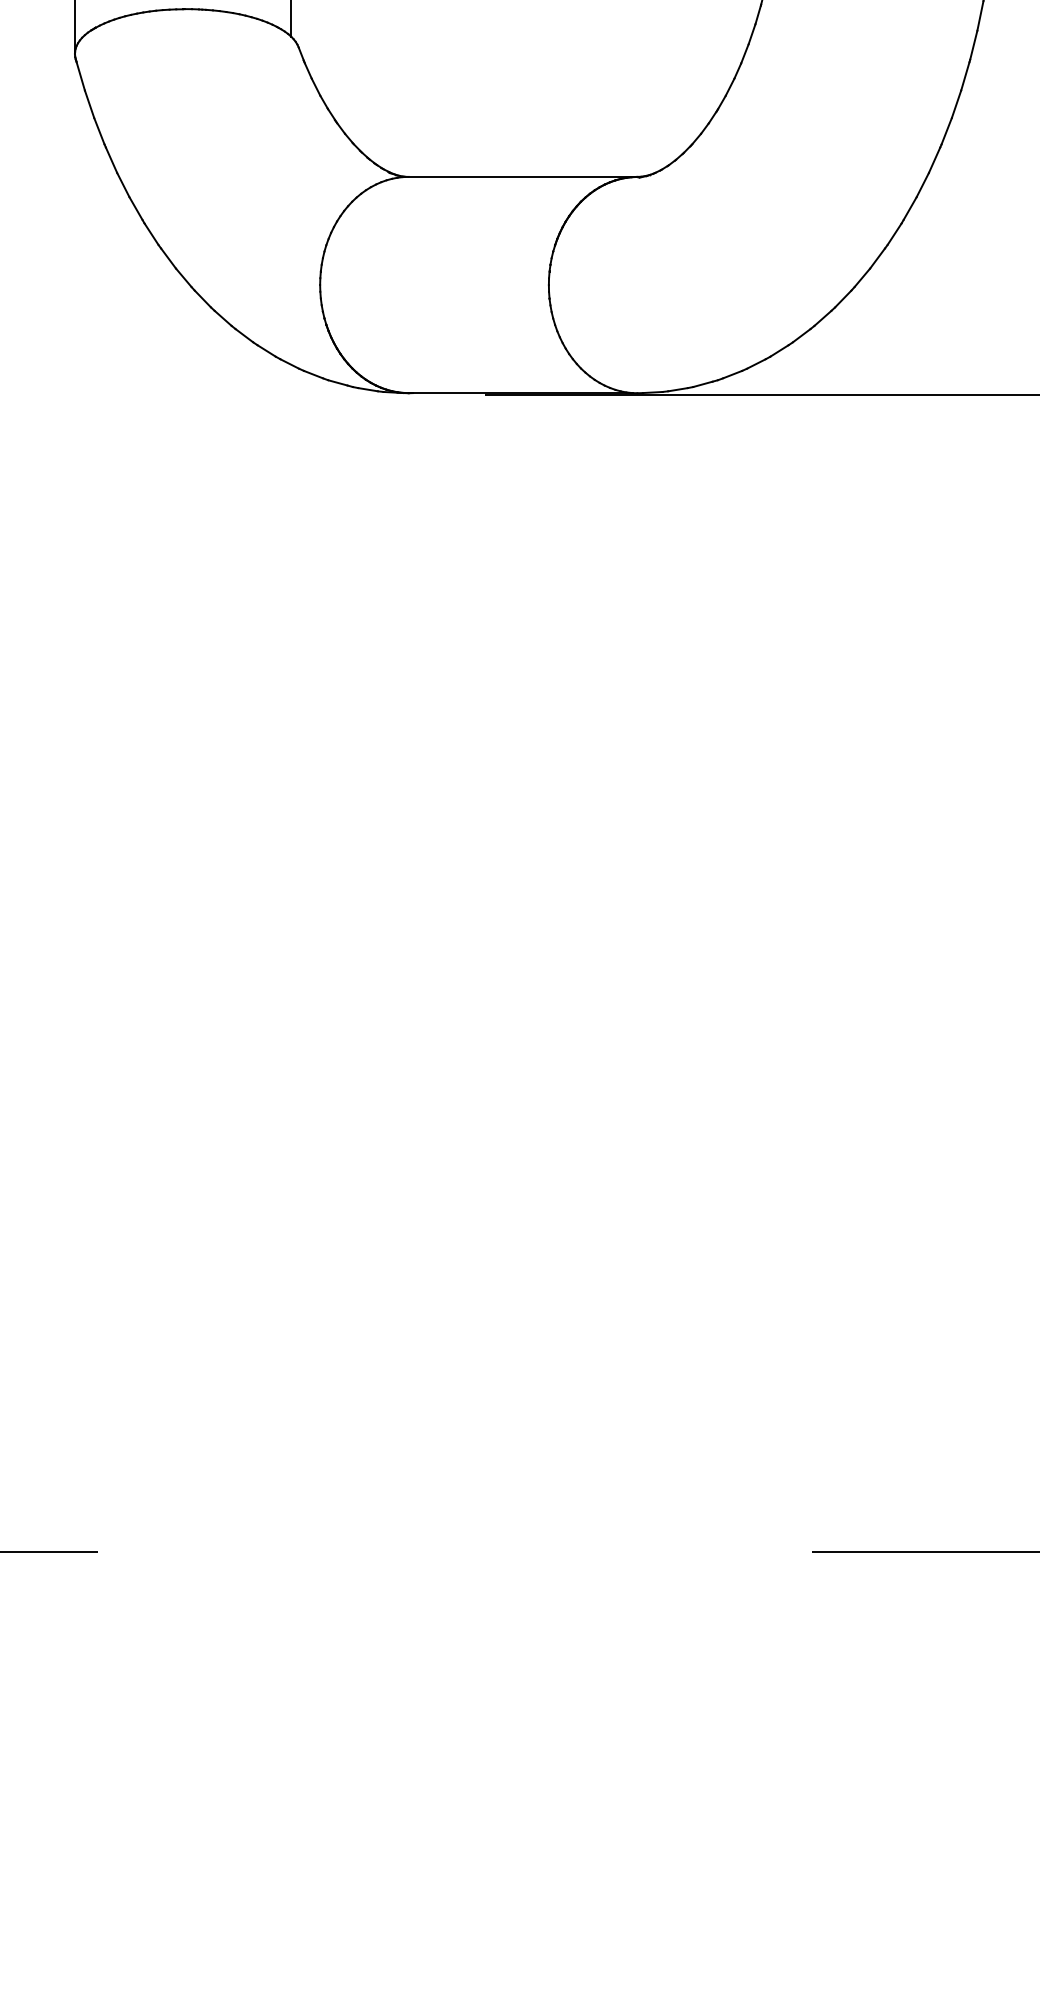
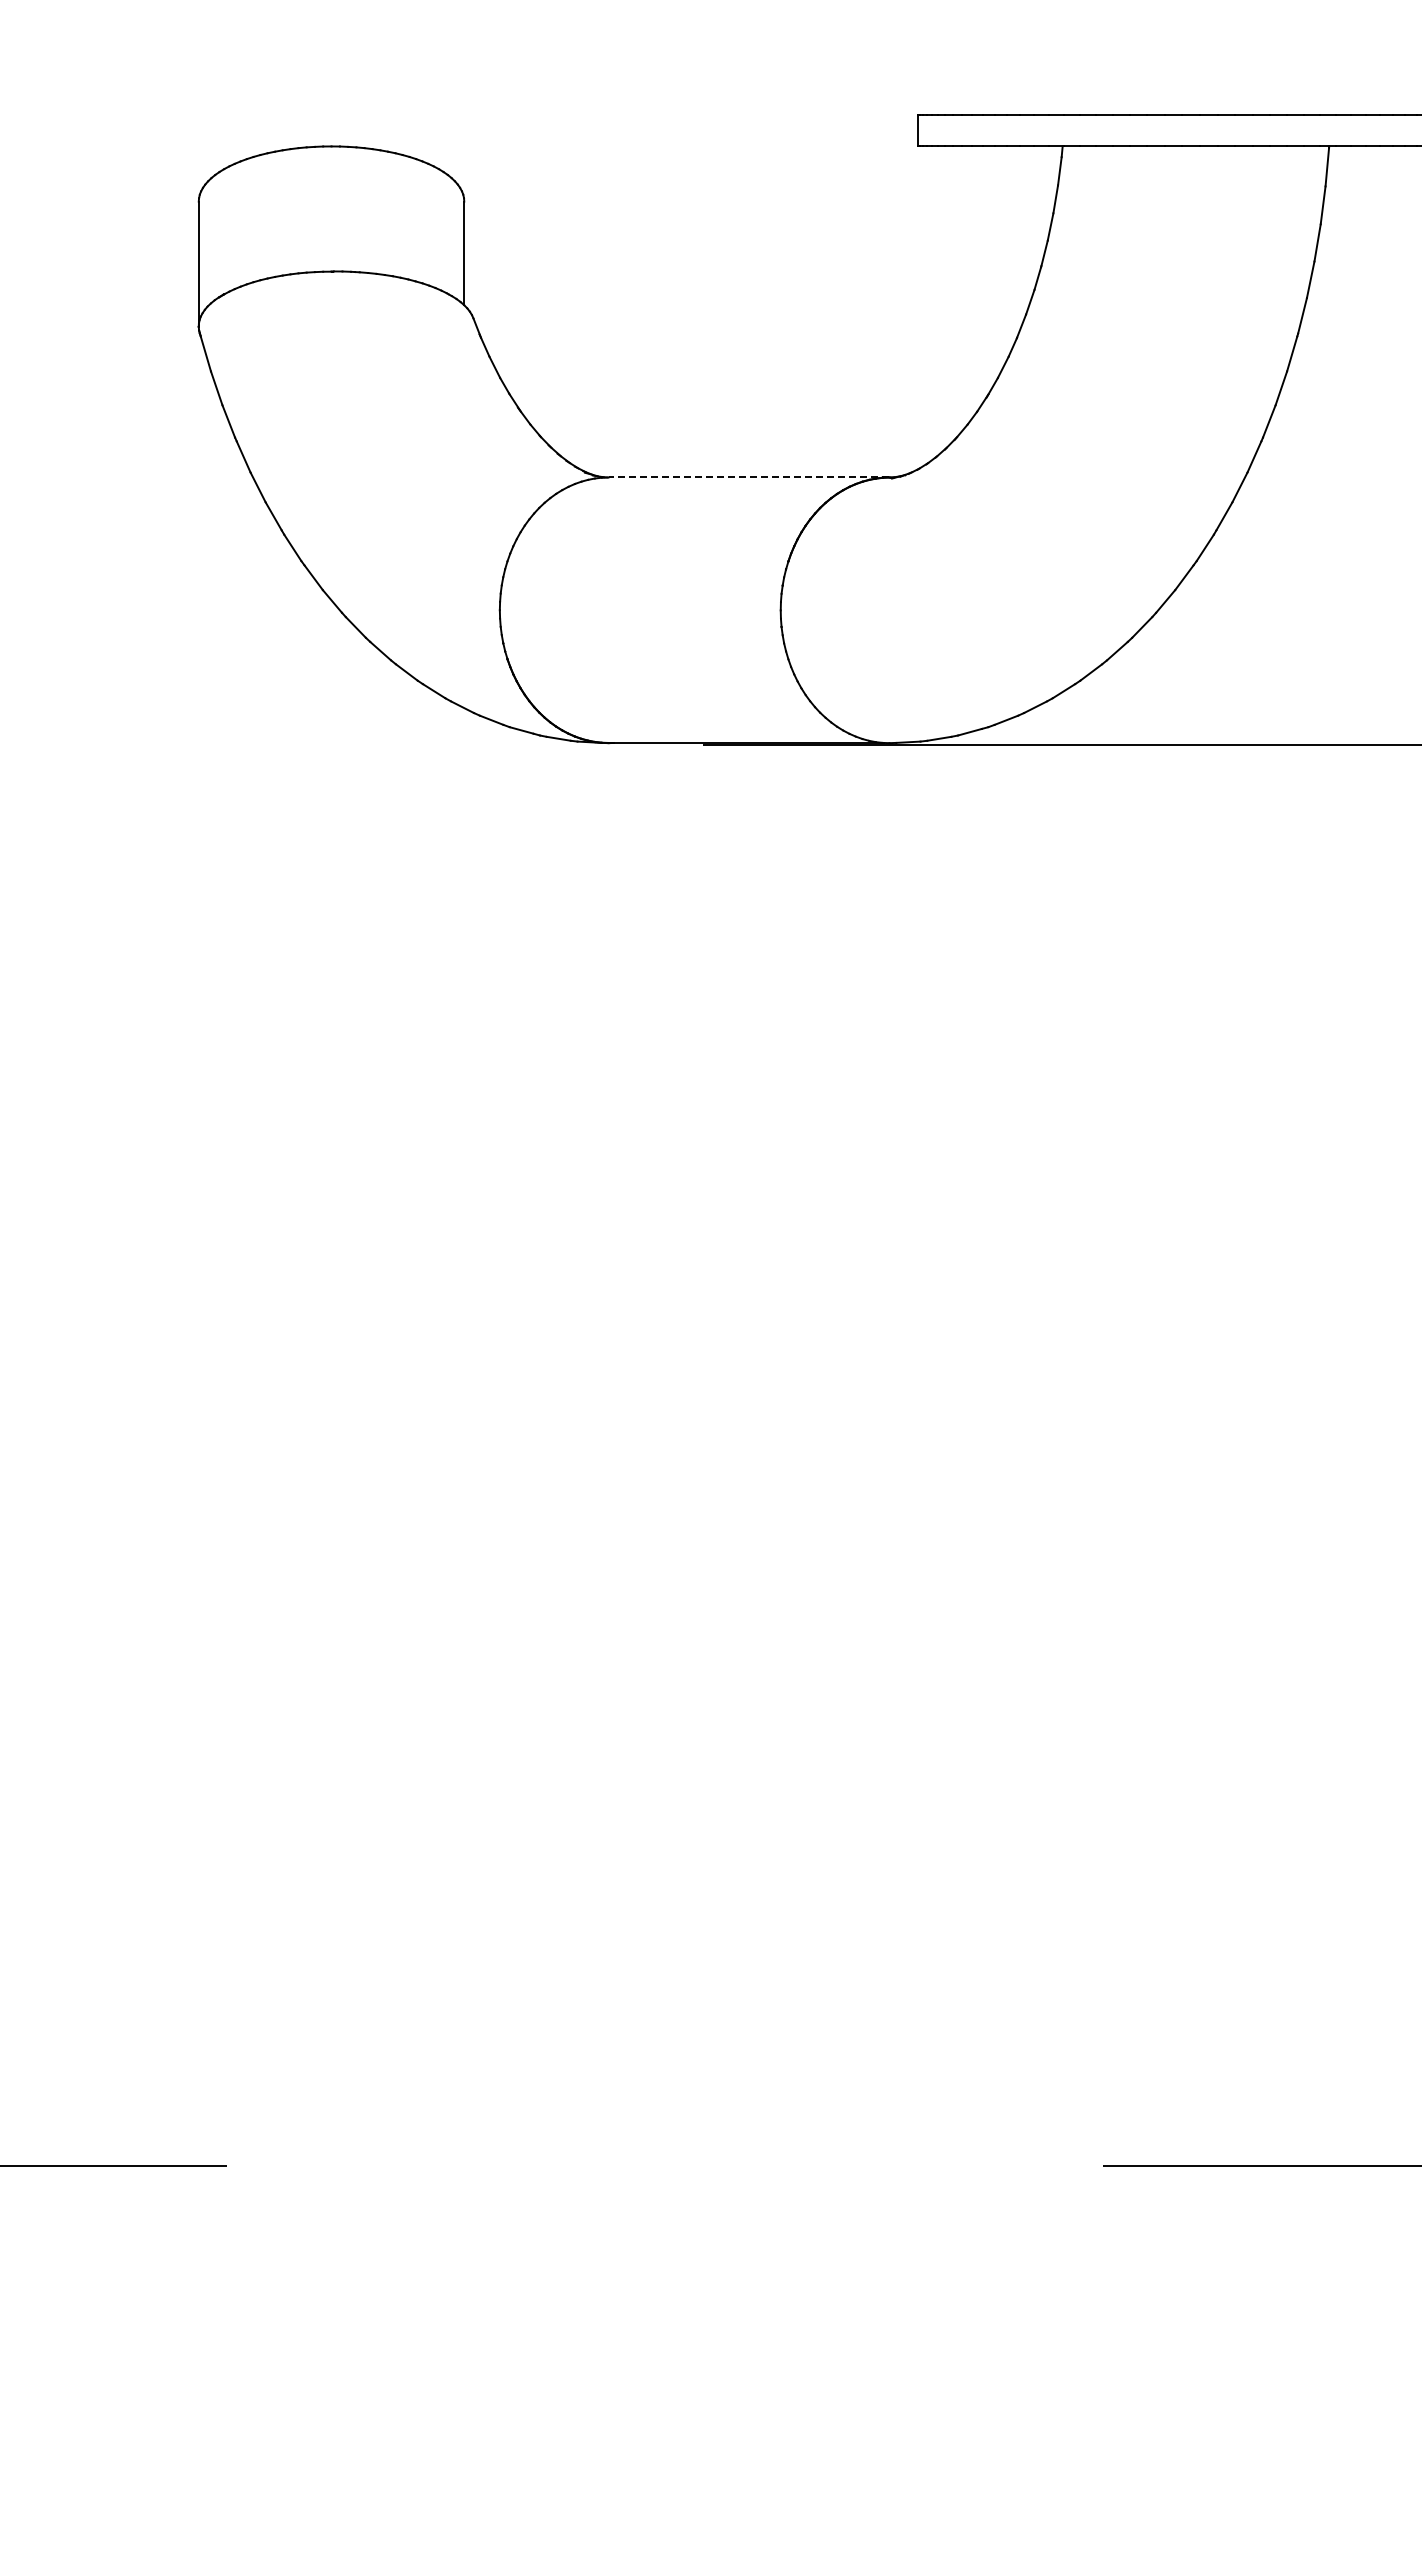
line: (522, 176) -> (748, 477), solid -> dashed

